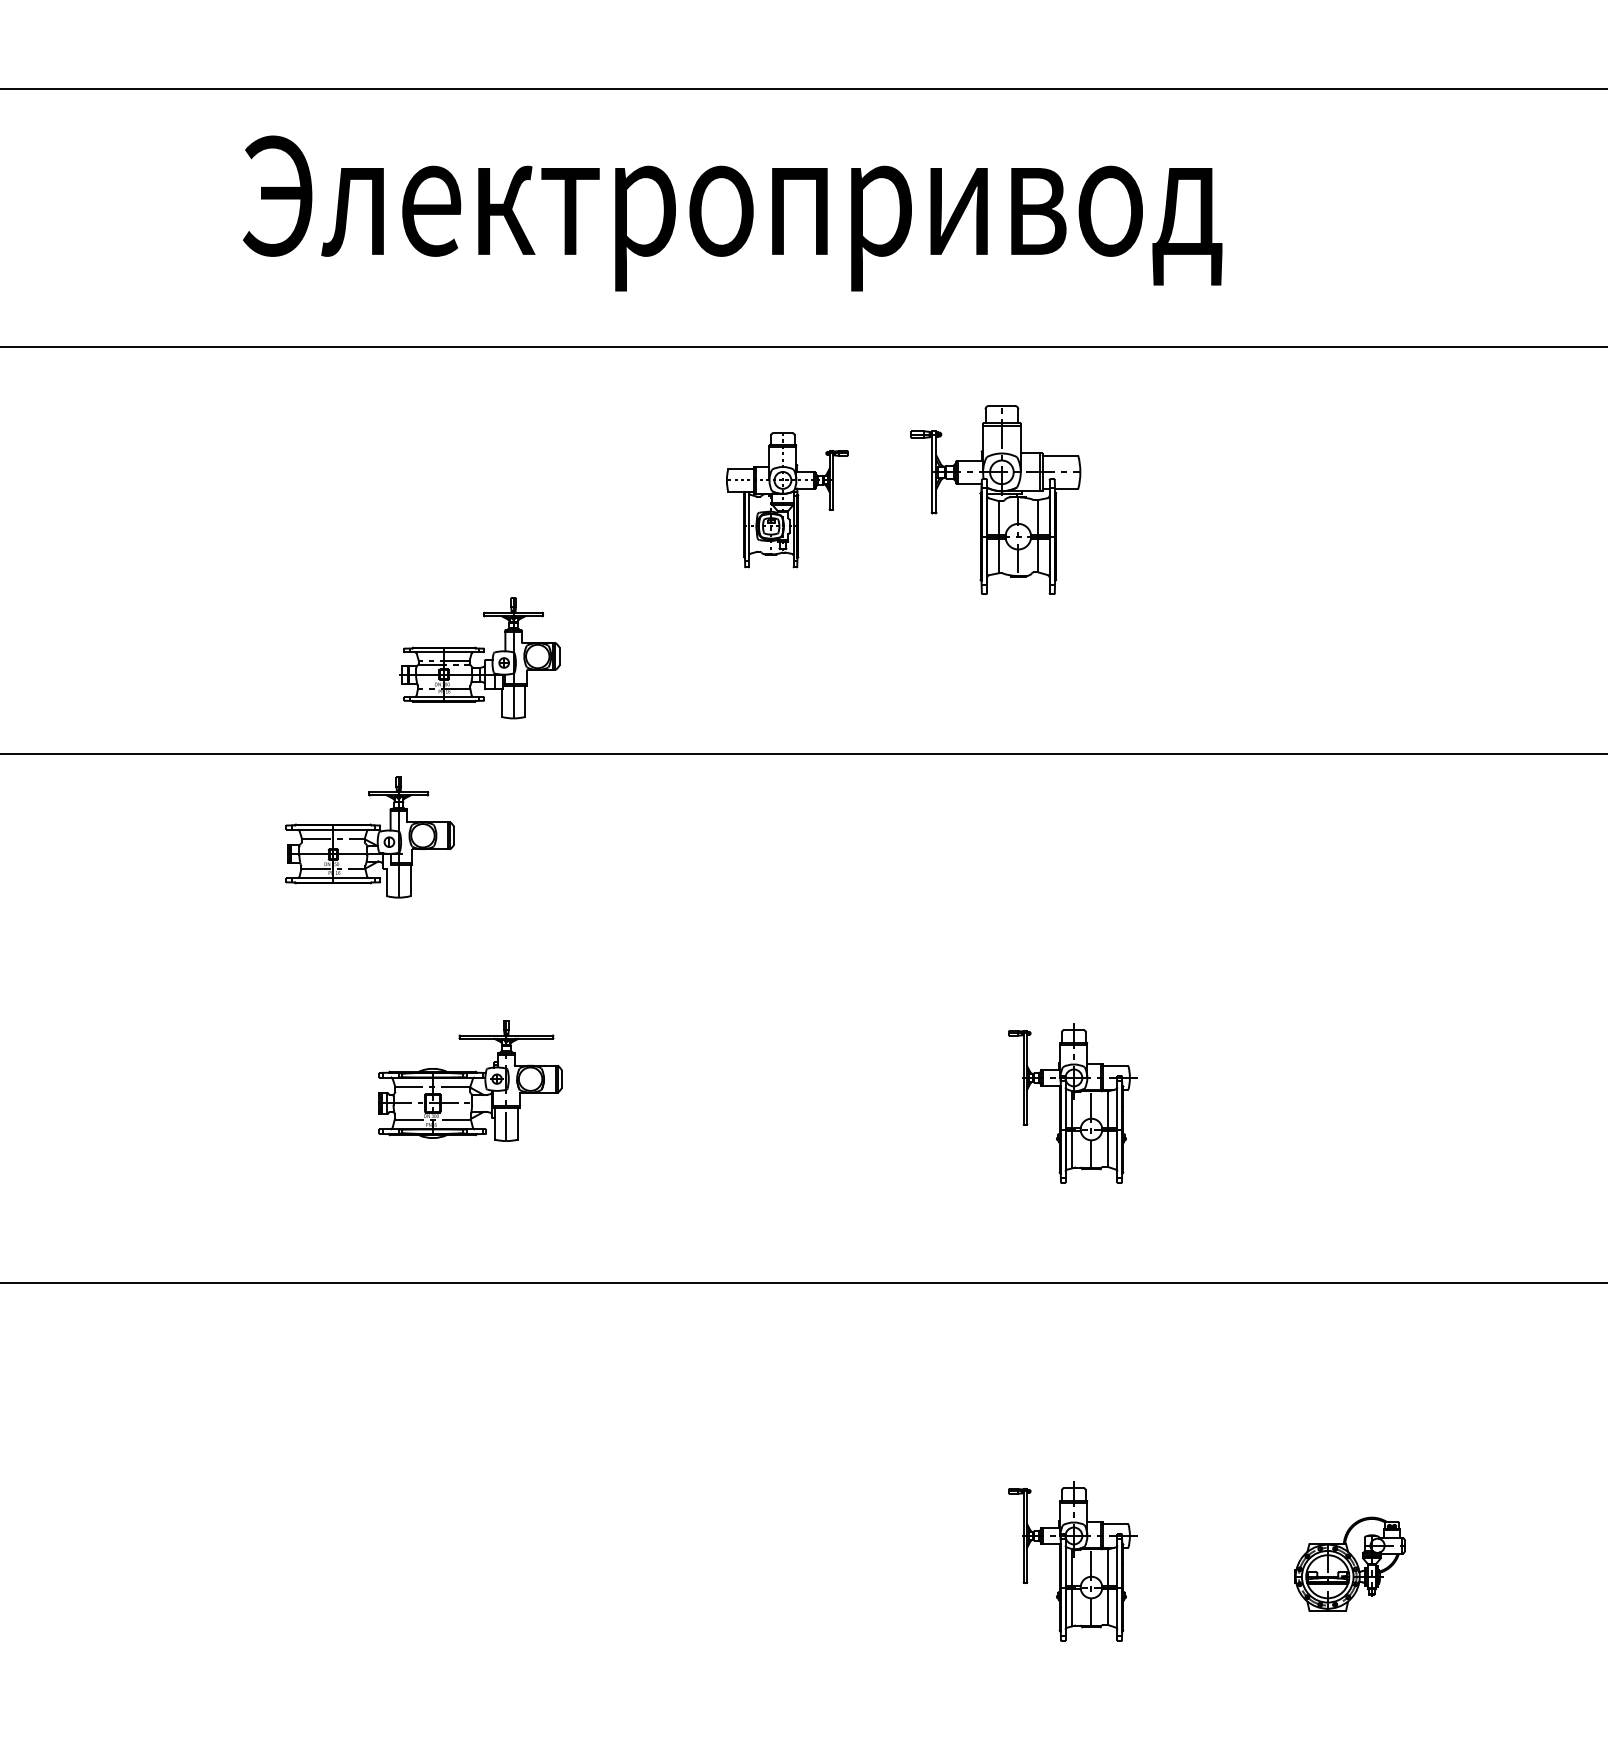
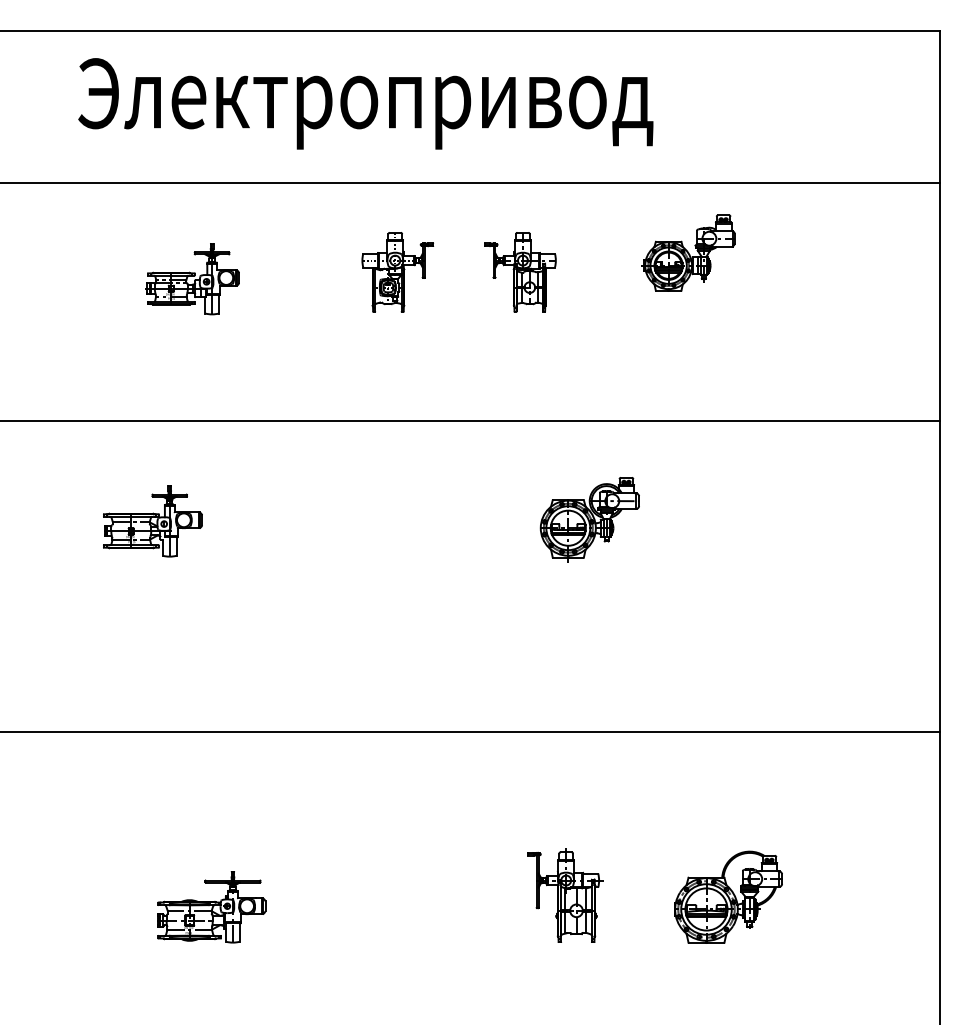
part: (1282, 466) -> (688, 252), added
part: (996, 500) -> (520, 272), size x0.71
part: (480, 659) -> (192, 279), moved
part: (369, 837) -> (152, 521), moved
part: (1113, 921) -> (589, 519), added
part: (469, 1081) -> (211, 907), moved
part: (1072, 1103) -> (565, 626), removed
part: (1350, 1563) -> (728, 896), size x1.67

